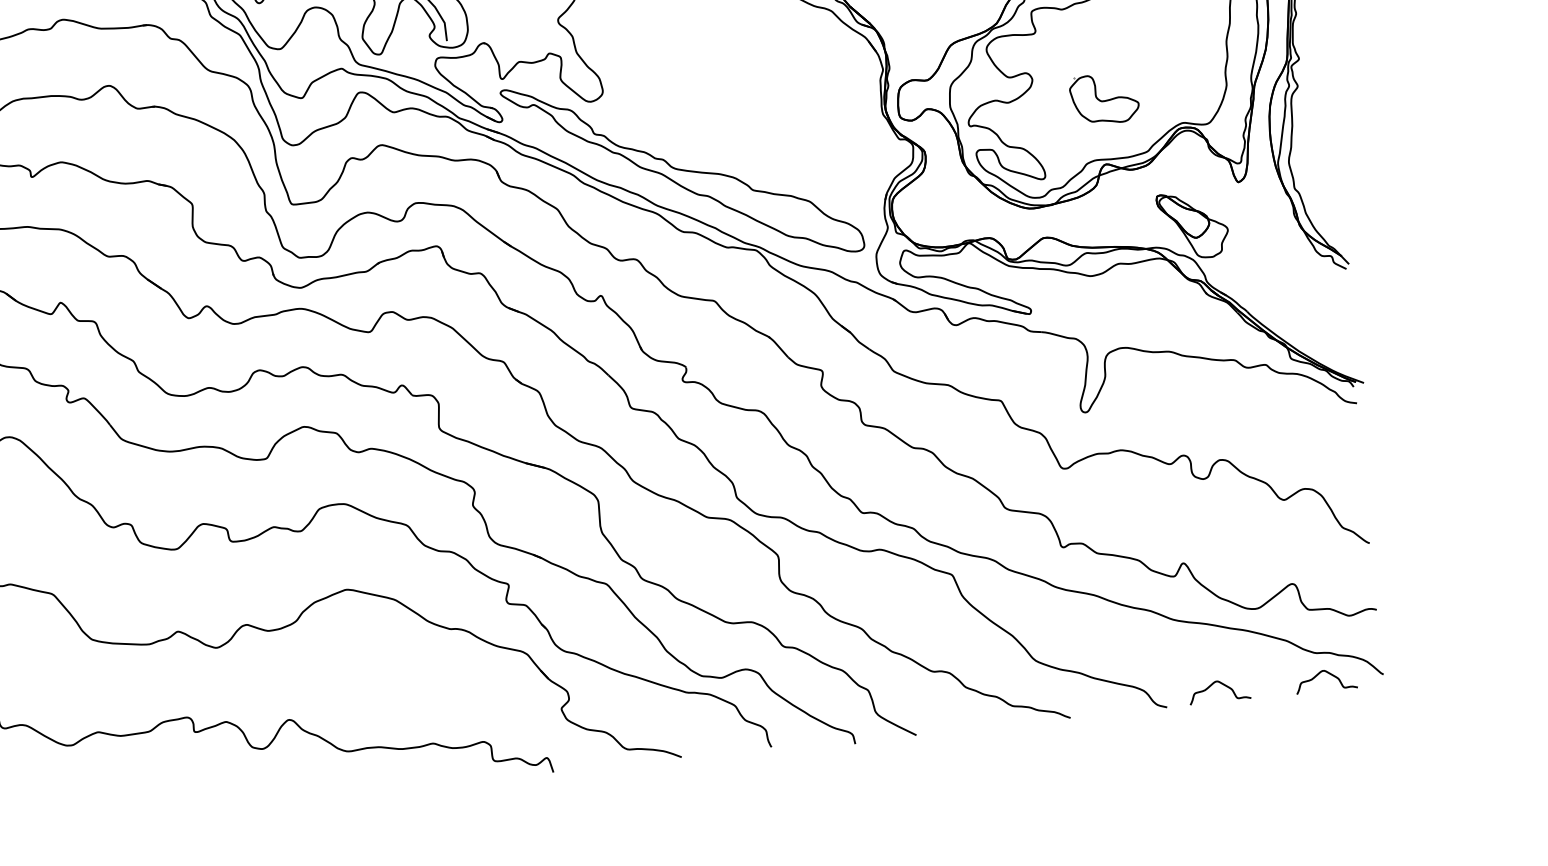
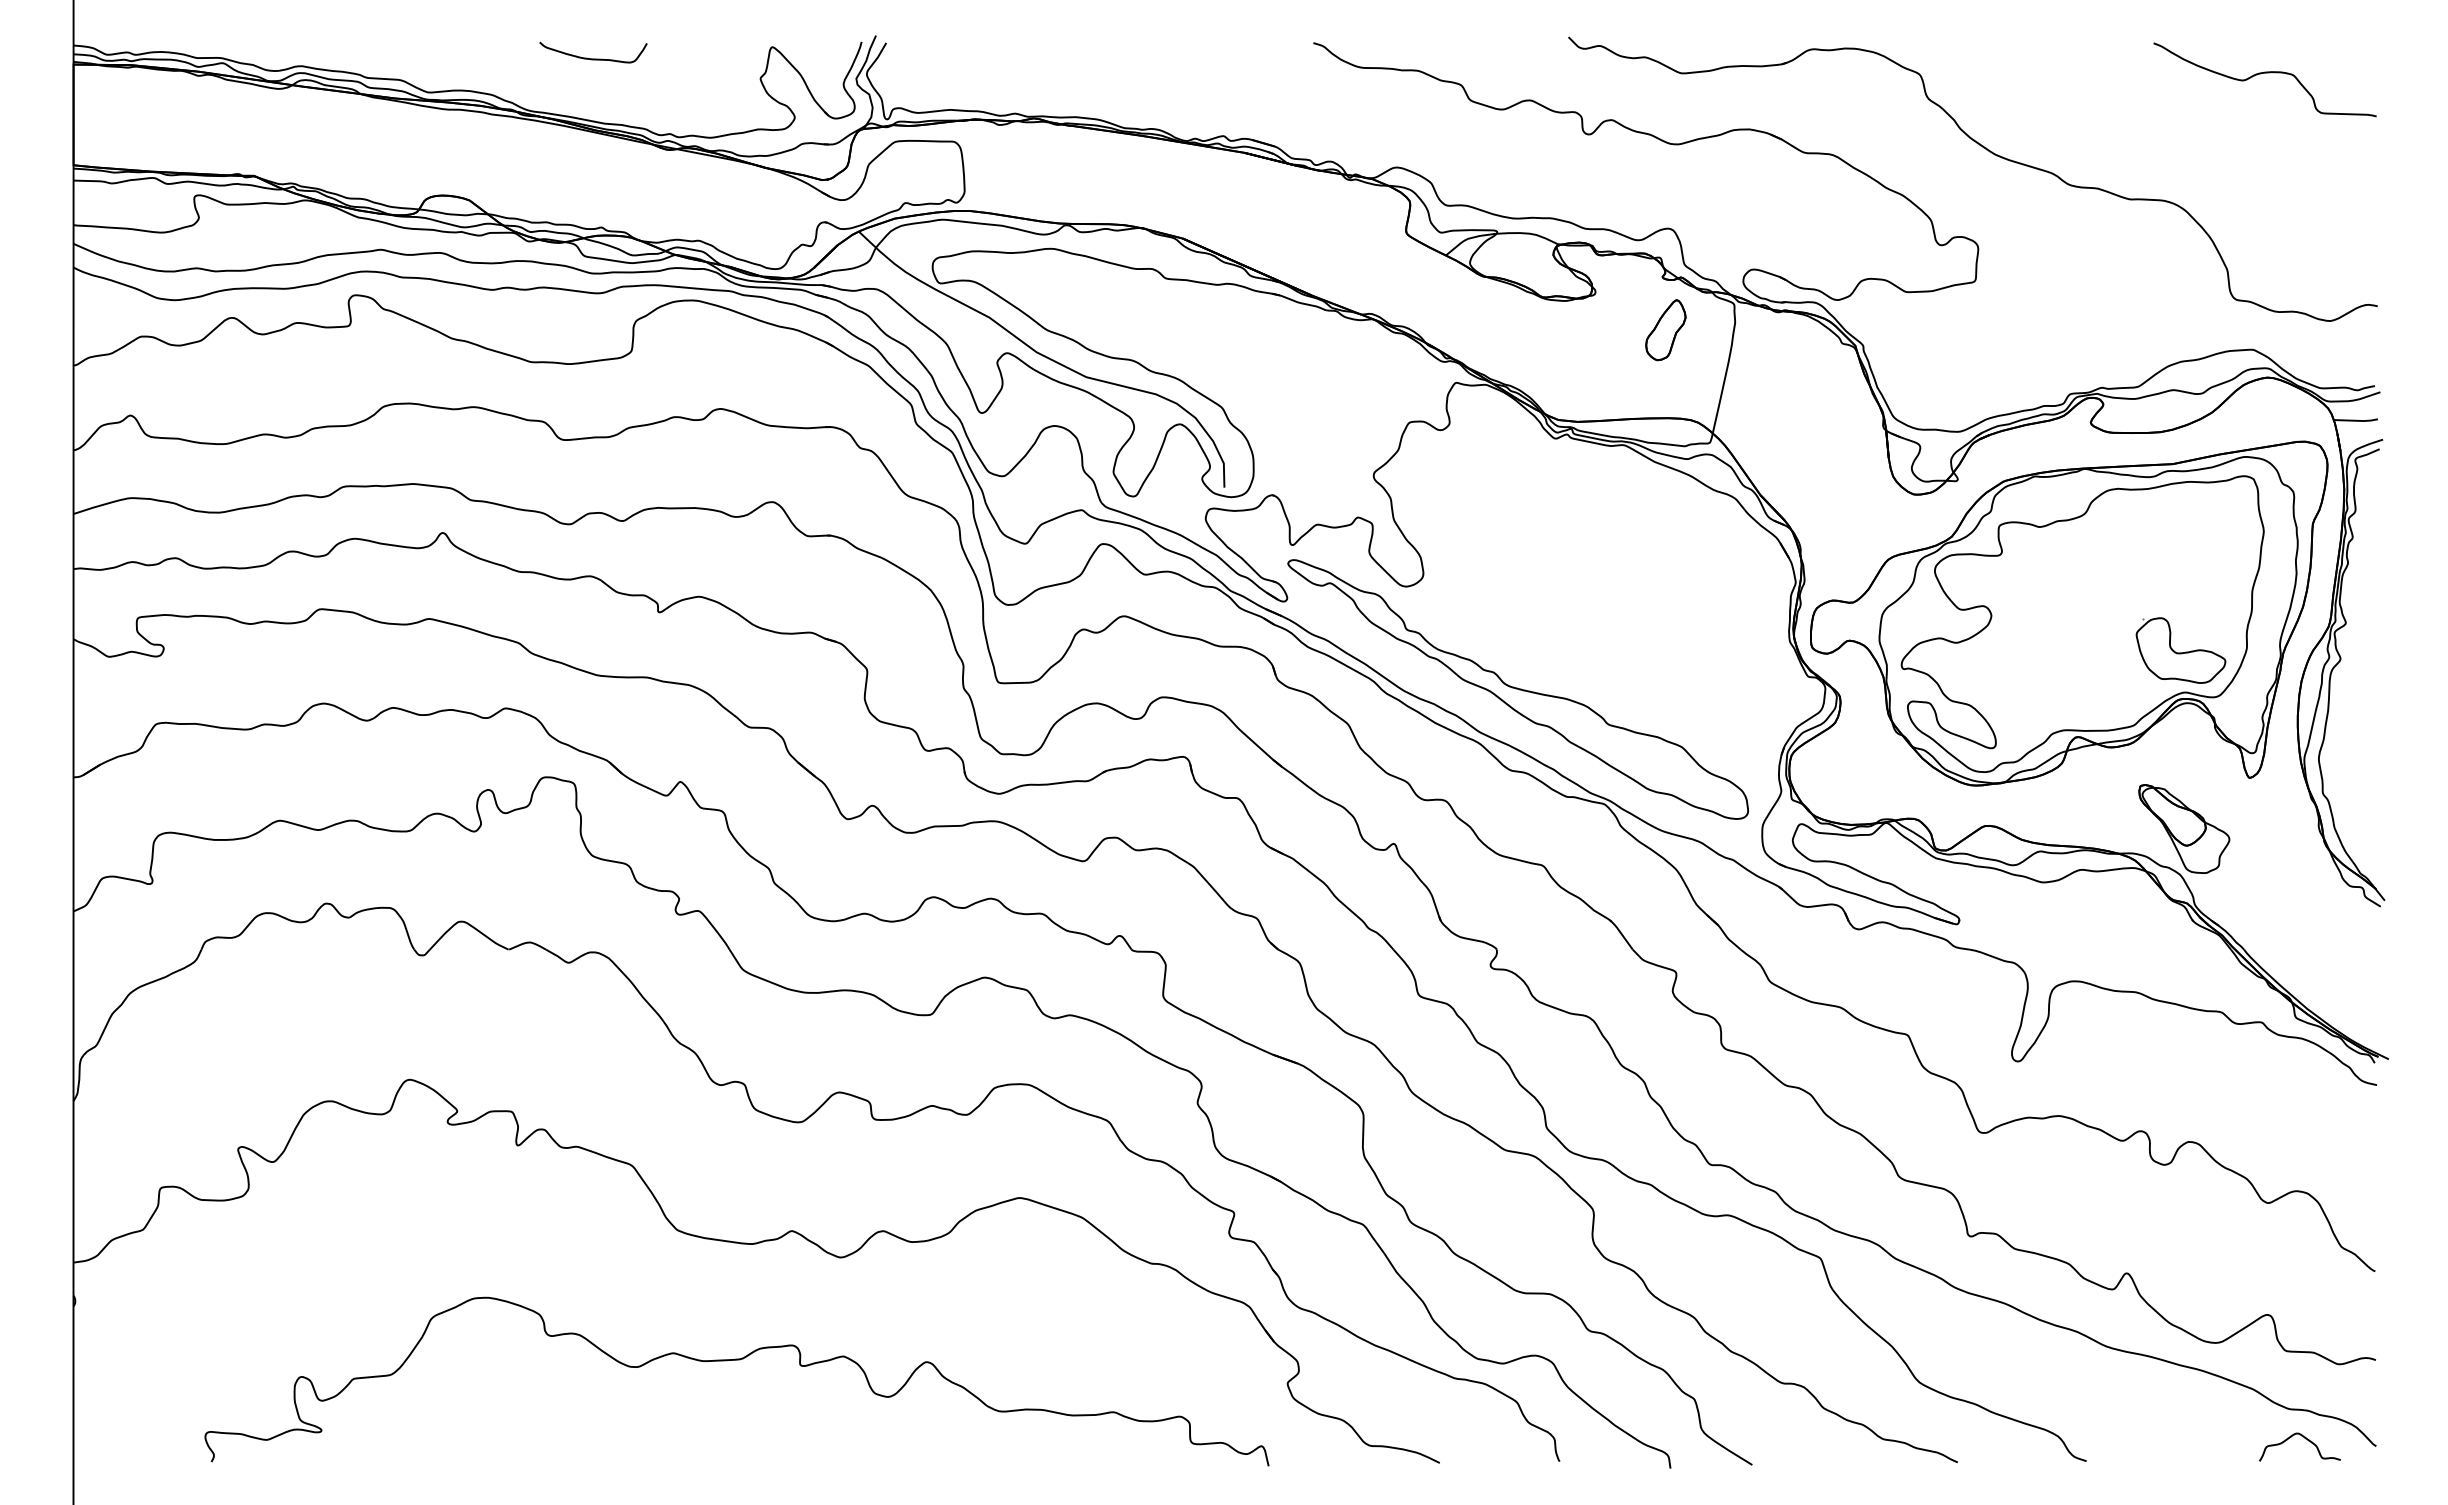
part: (1104, 98) -> (2180, 650), moved
curve: (1223, 685) -> (2163, 1439), removed

